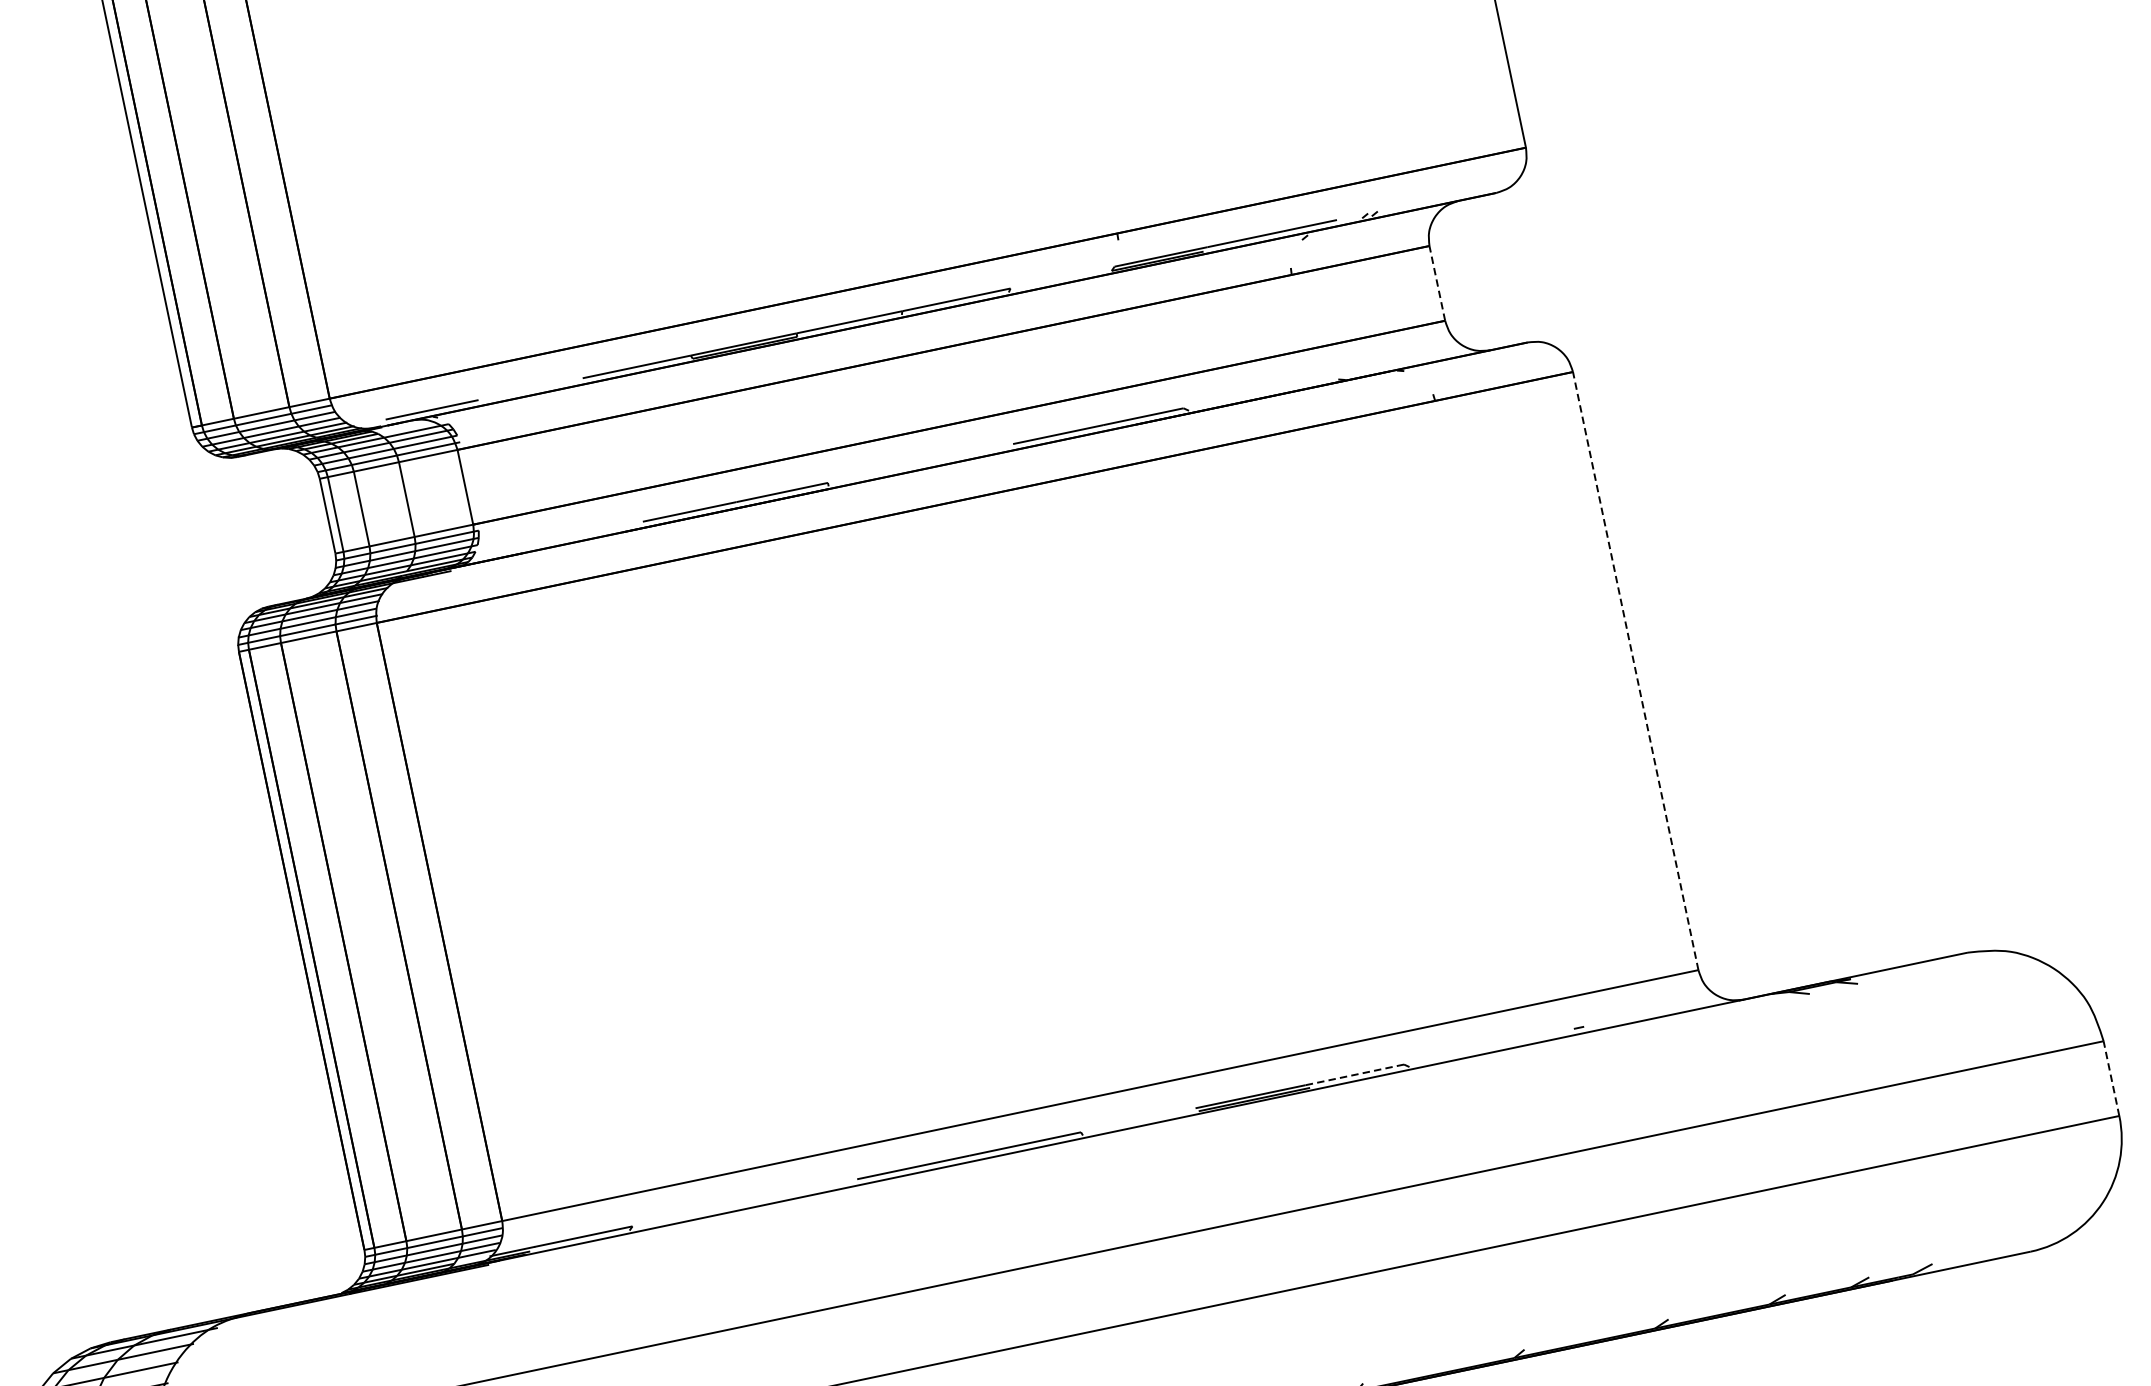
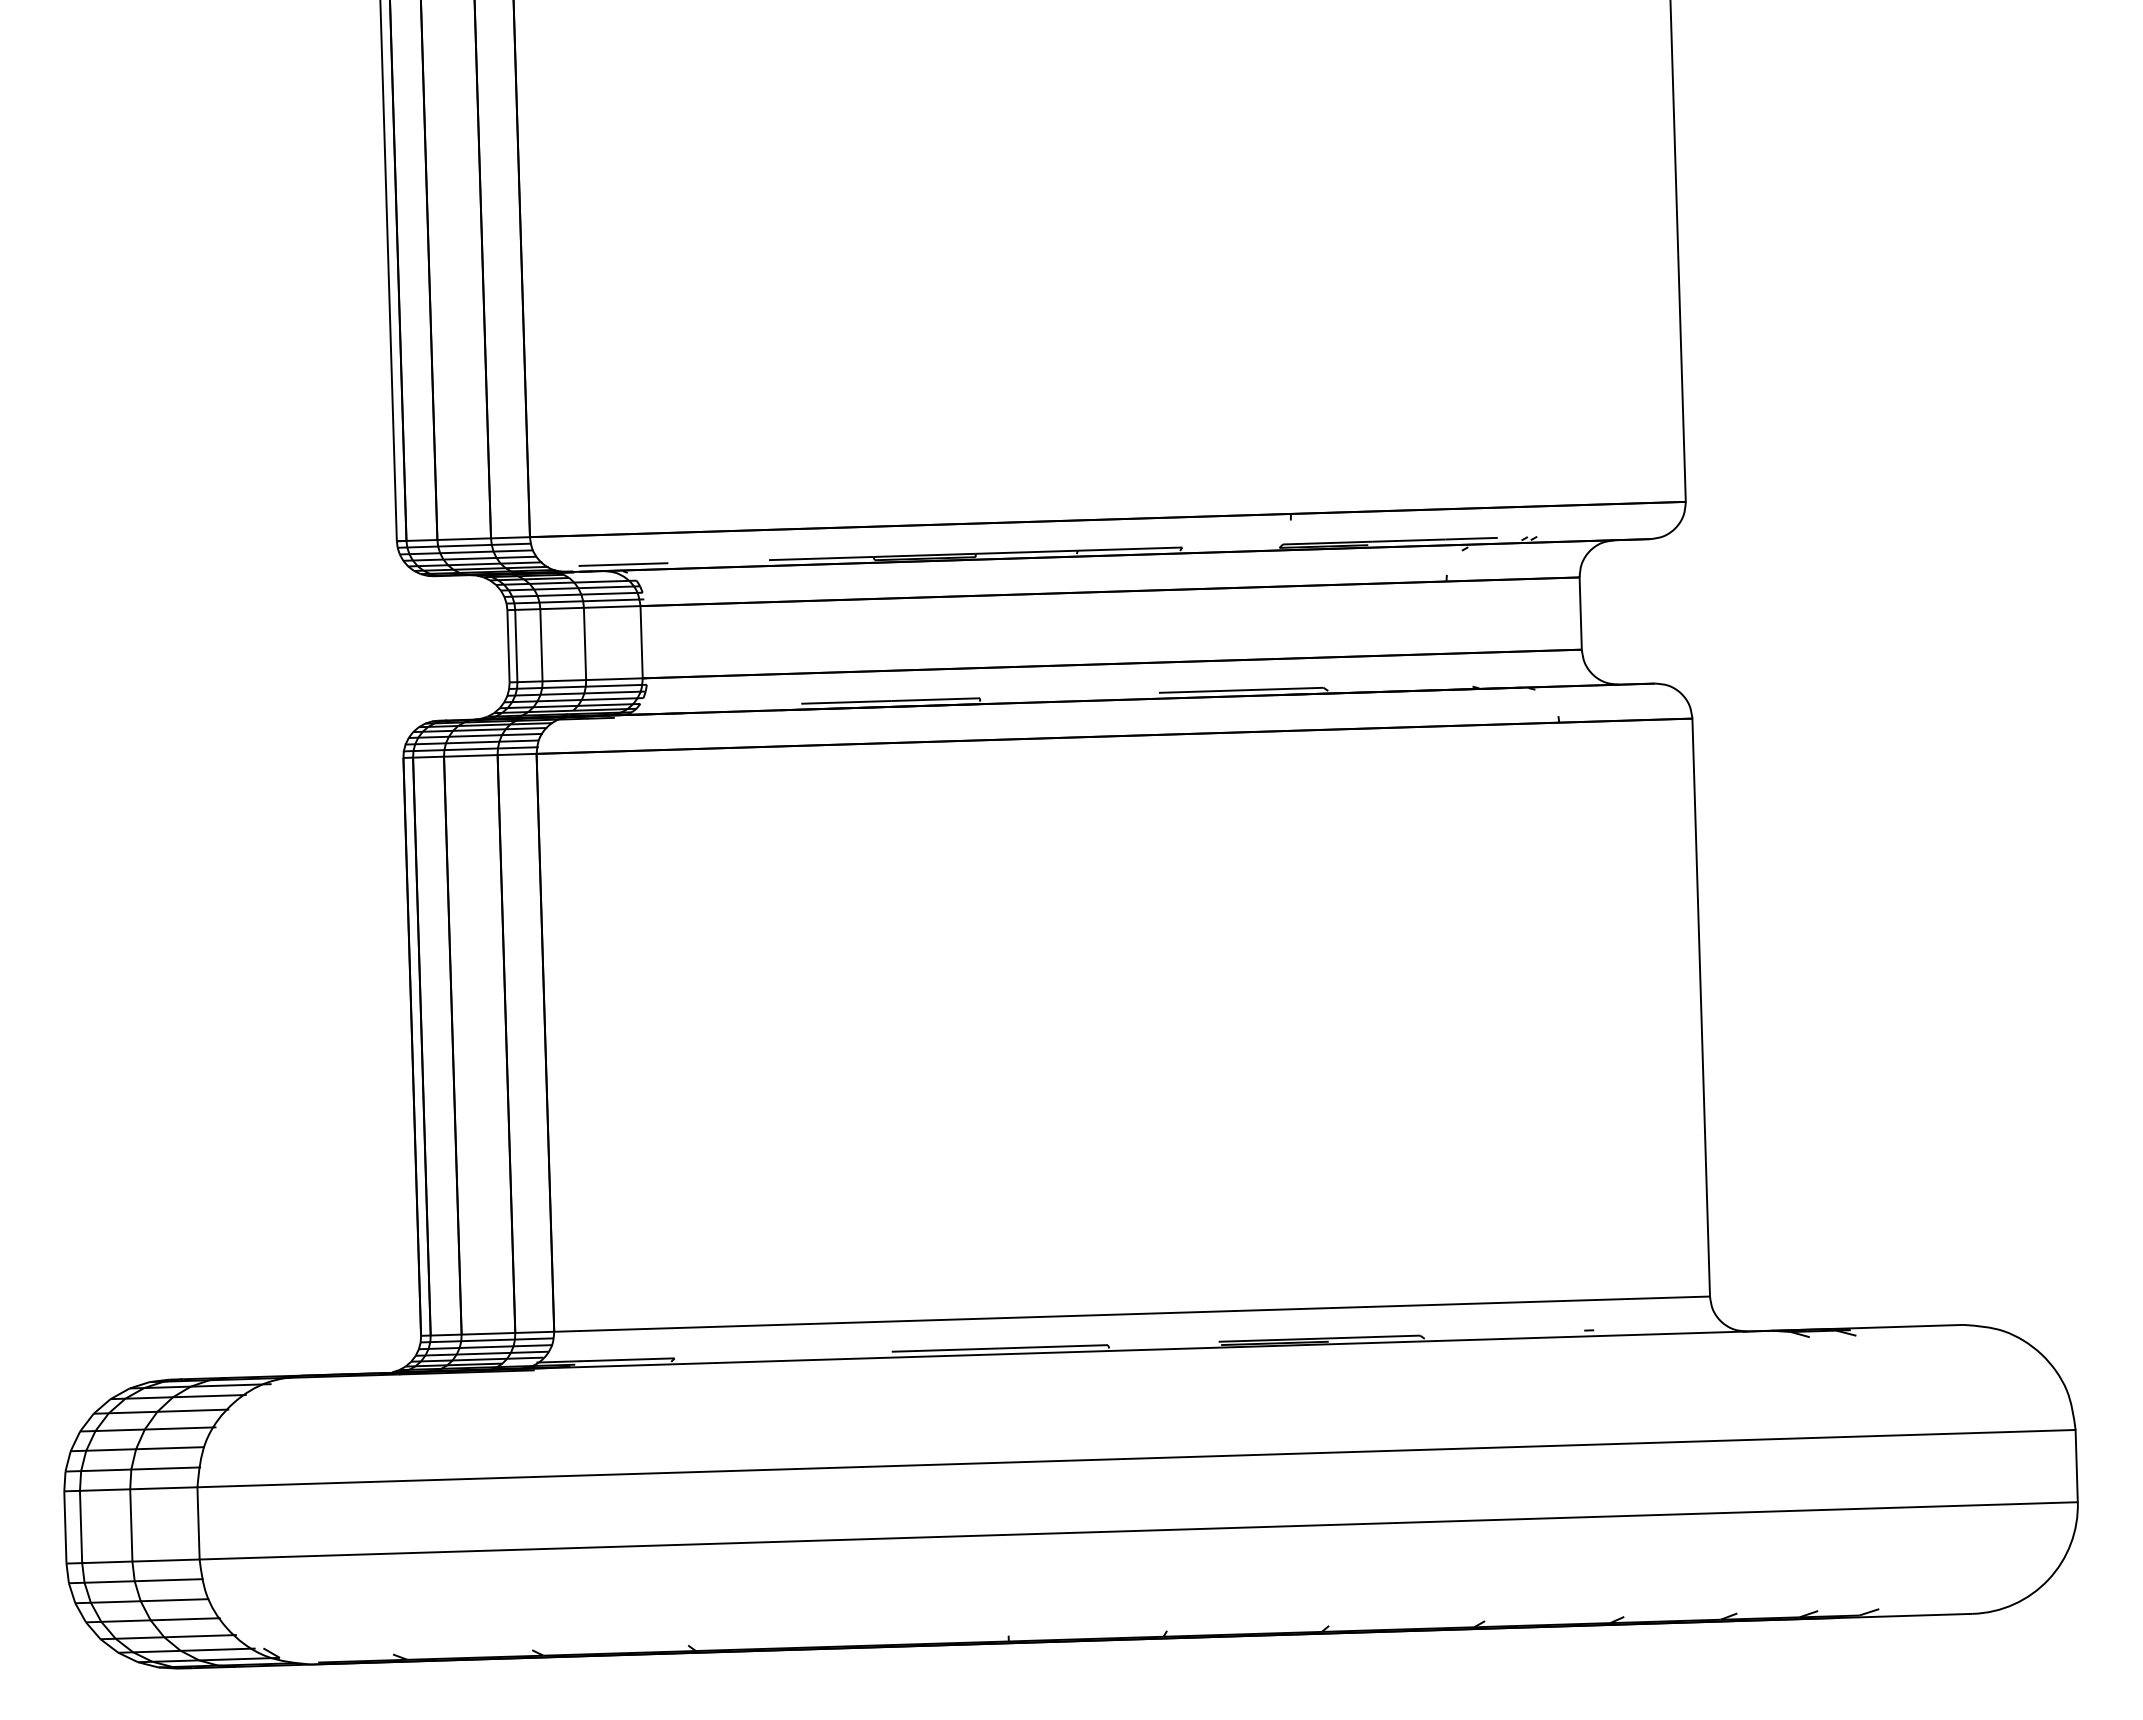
line: (1437, 283) -> (1580, 613), dashed -> solid
line: (1636, 670) -> (1701, 1007), dashed -> solid
line: (1353, 1075) -> (1371, 1337), dashed -> solid
line: (2111, 1078) -> (2076, 1465), dashed -> solid

